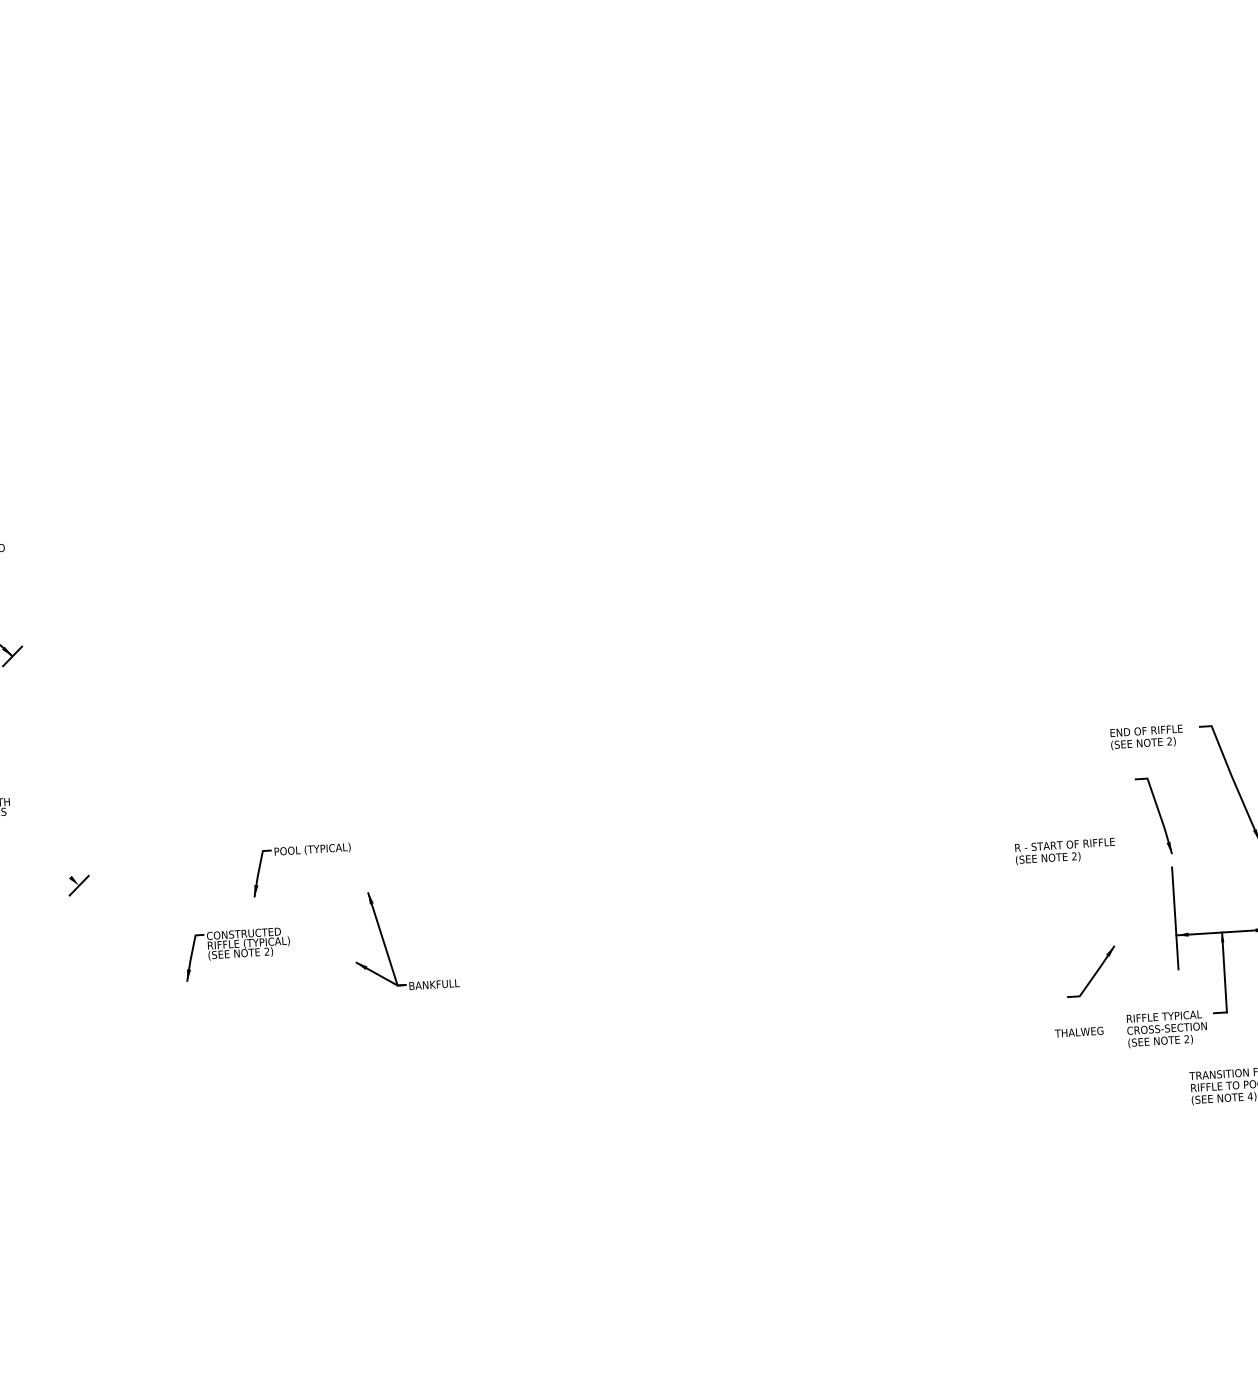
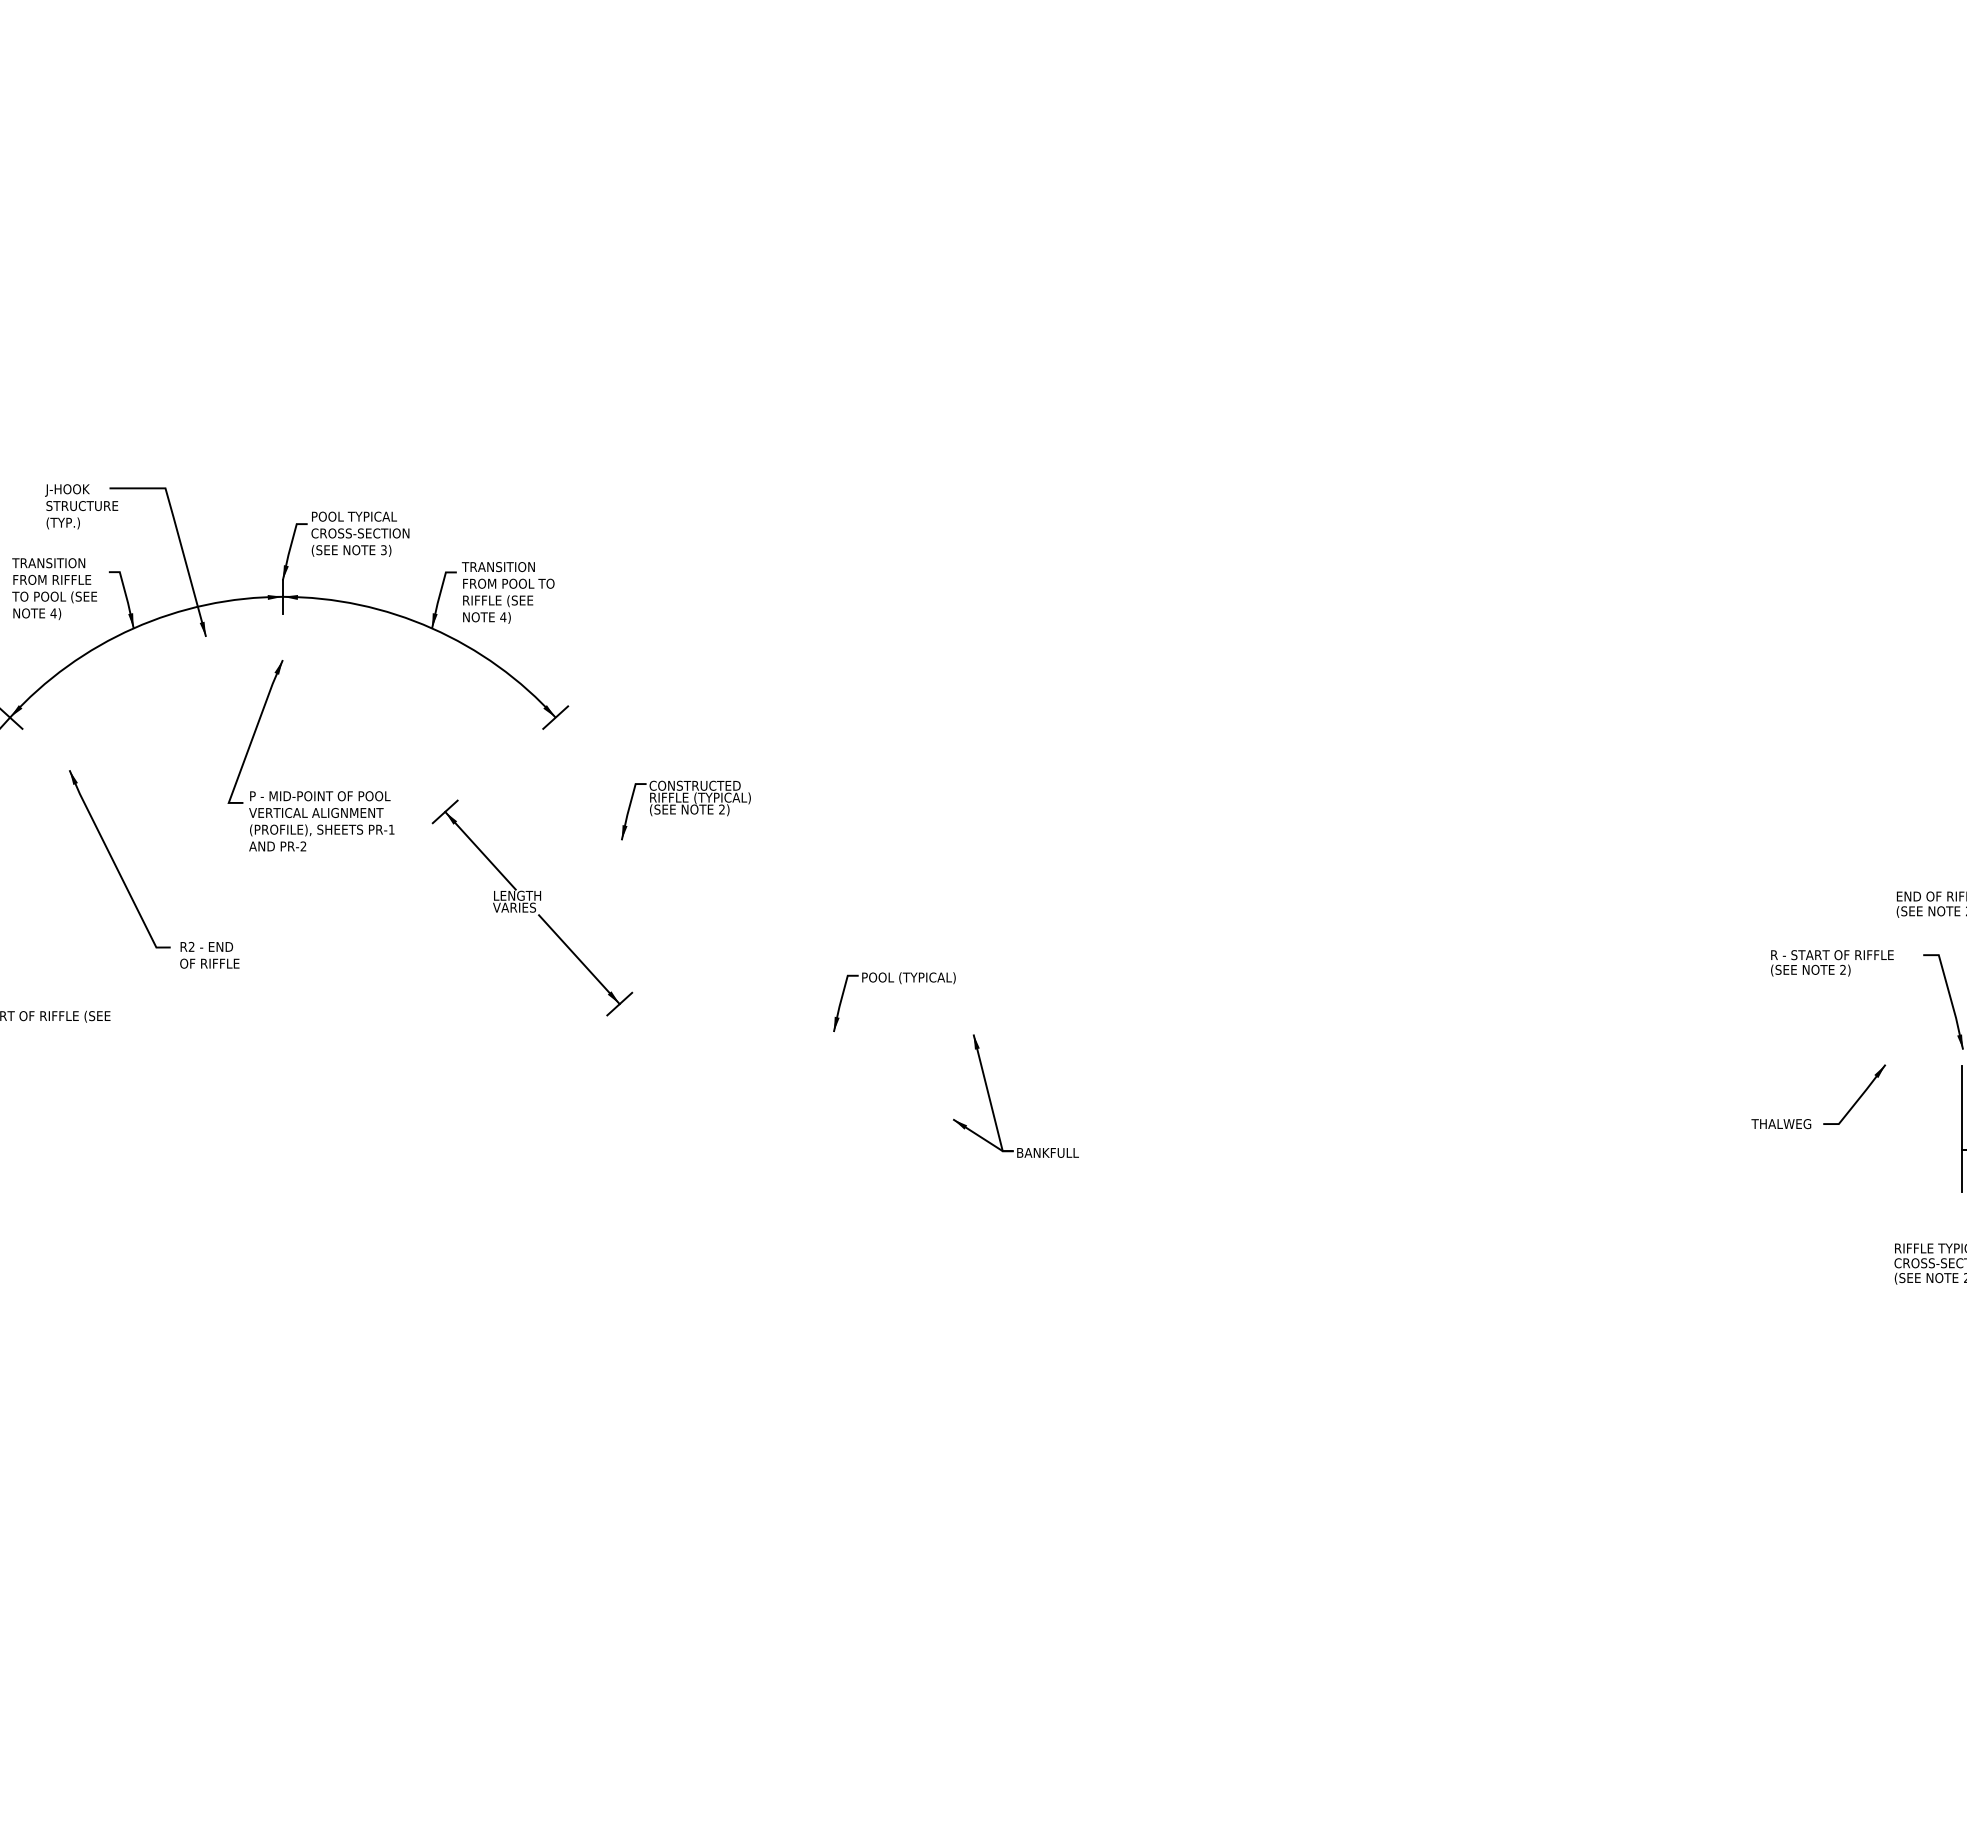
line: (44, 851) -> (579, 959), added
text: (1065, 851) -> (1832, 963), moved
part: (237, 954) -> (685, 810), moved
part: (1090, 971) -> (1854, 1094), moved
text: (1079, 1032) -> (1781, 1124), moved

